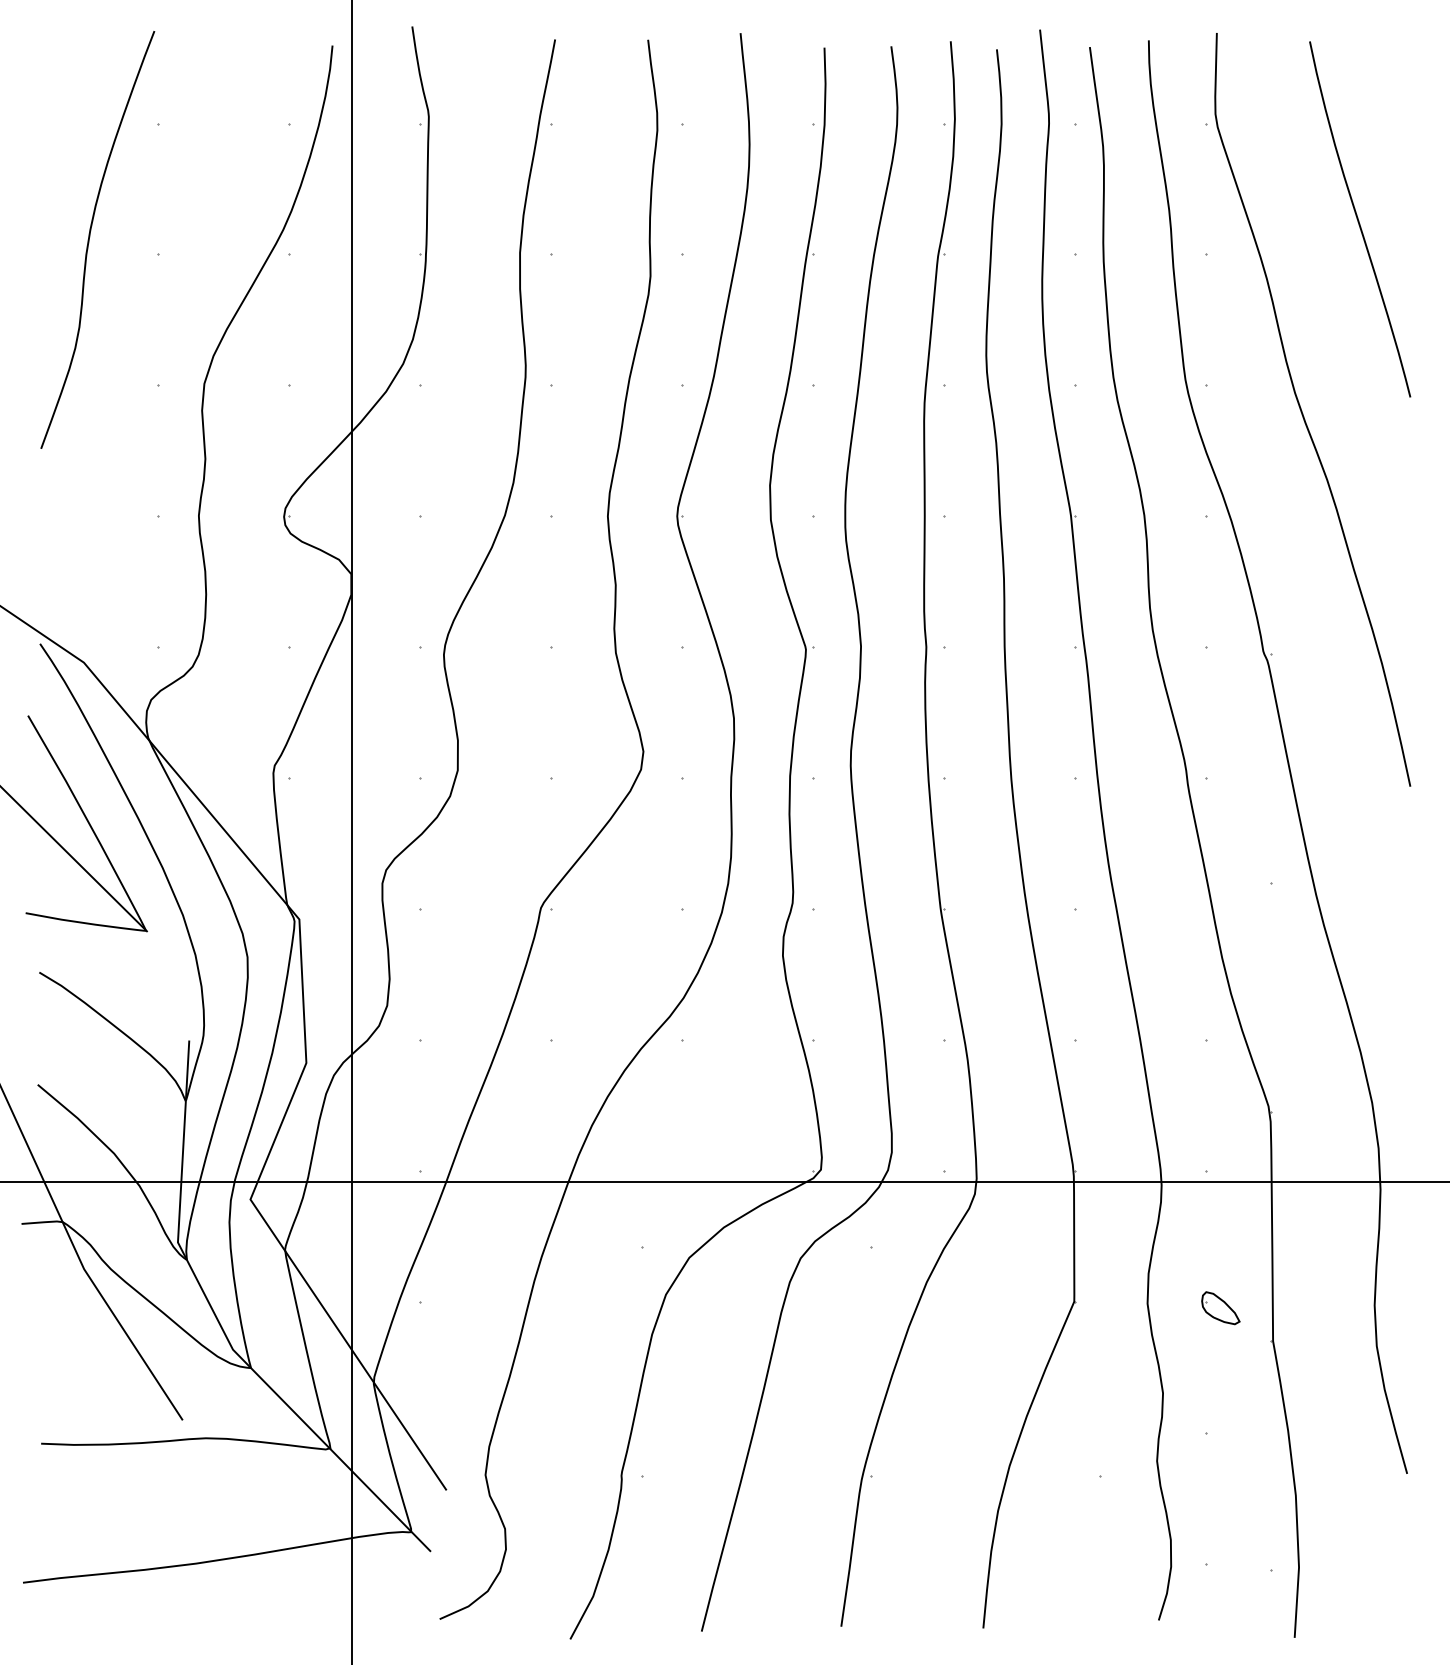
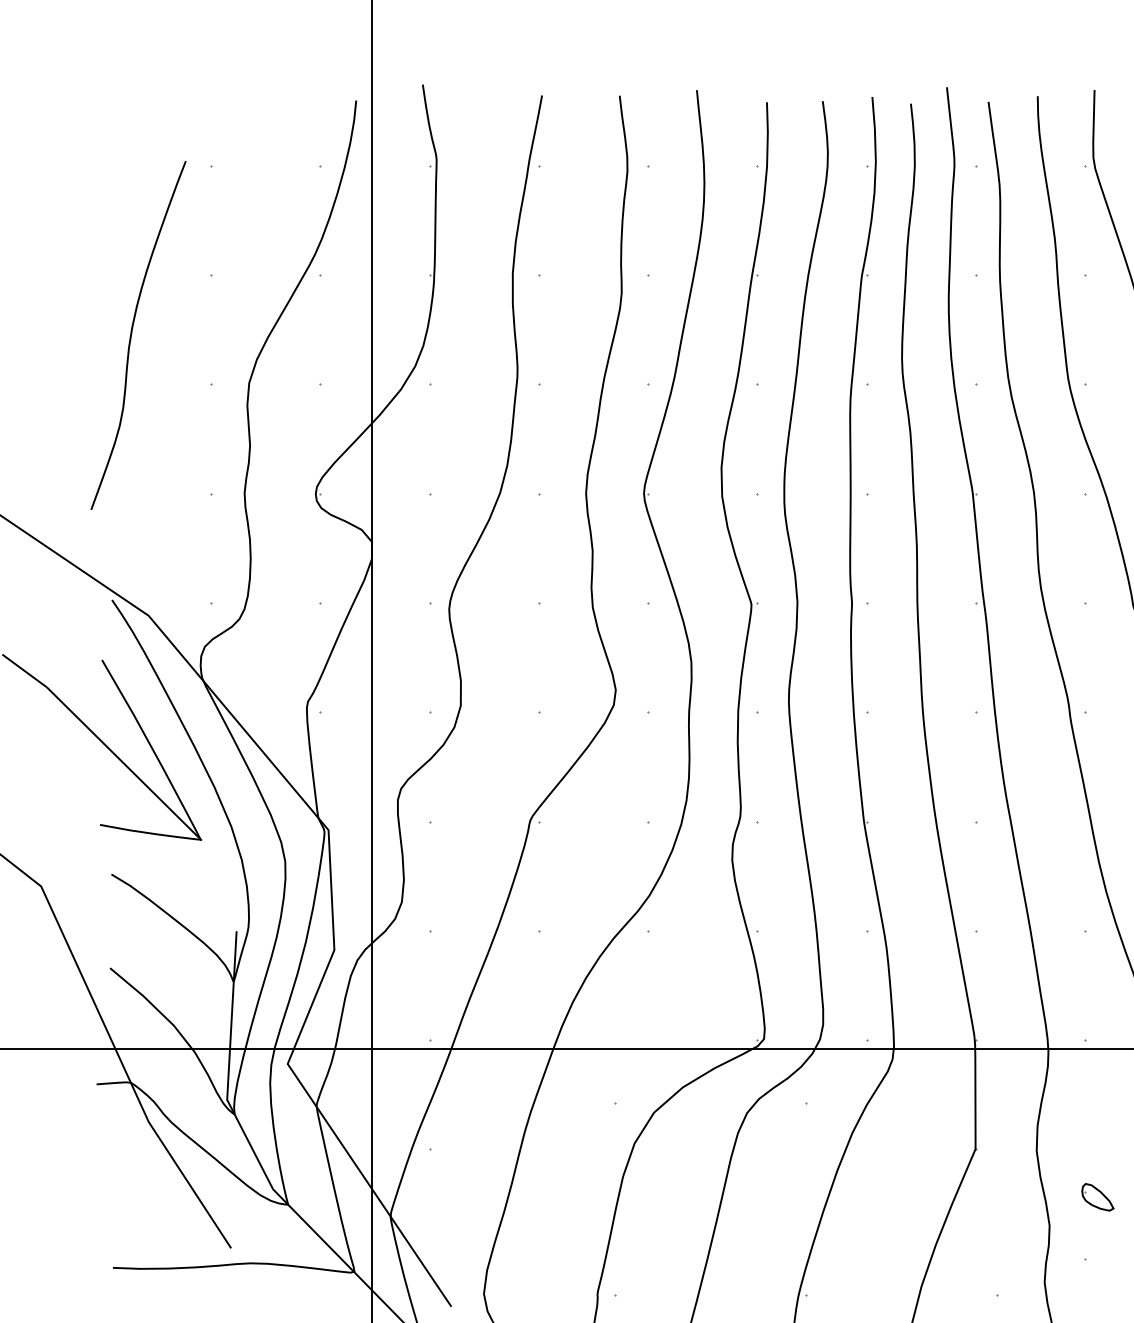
curve: (90, 237) -> (132, 333), moved
part: (1220, 1308) -> (1097, 1197), moved

